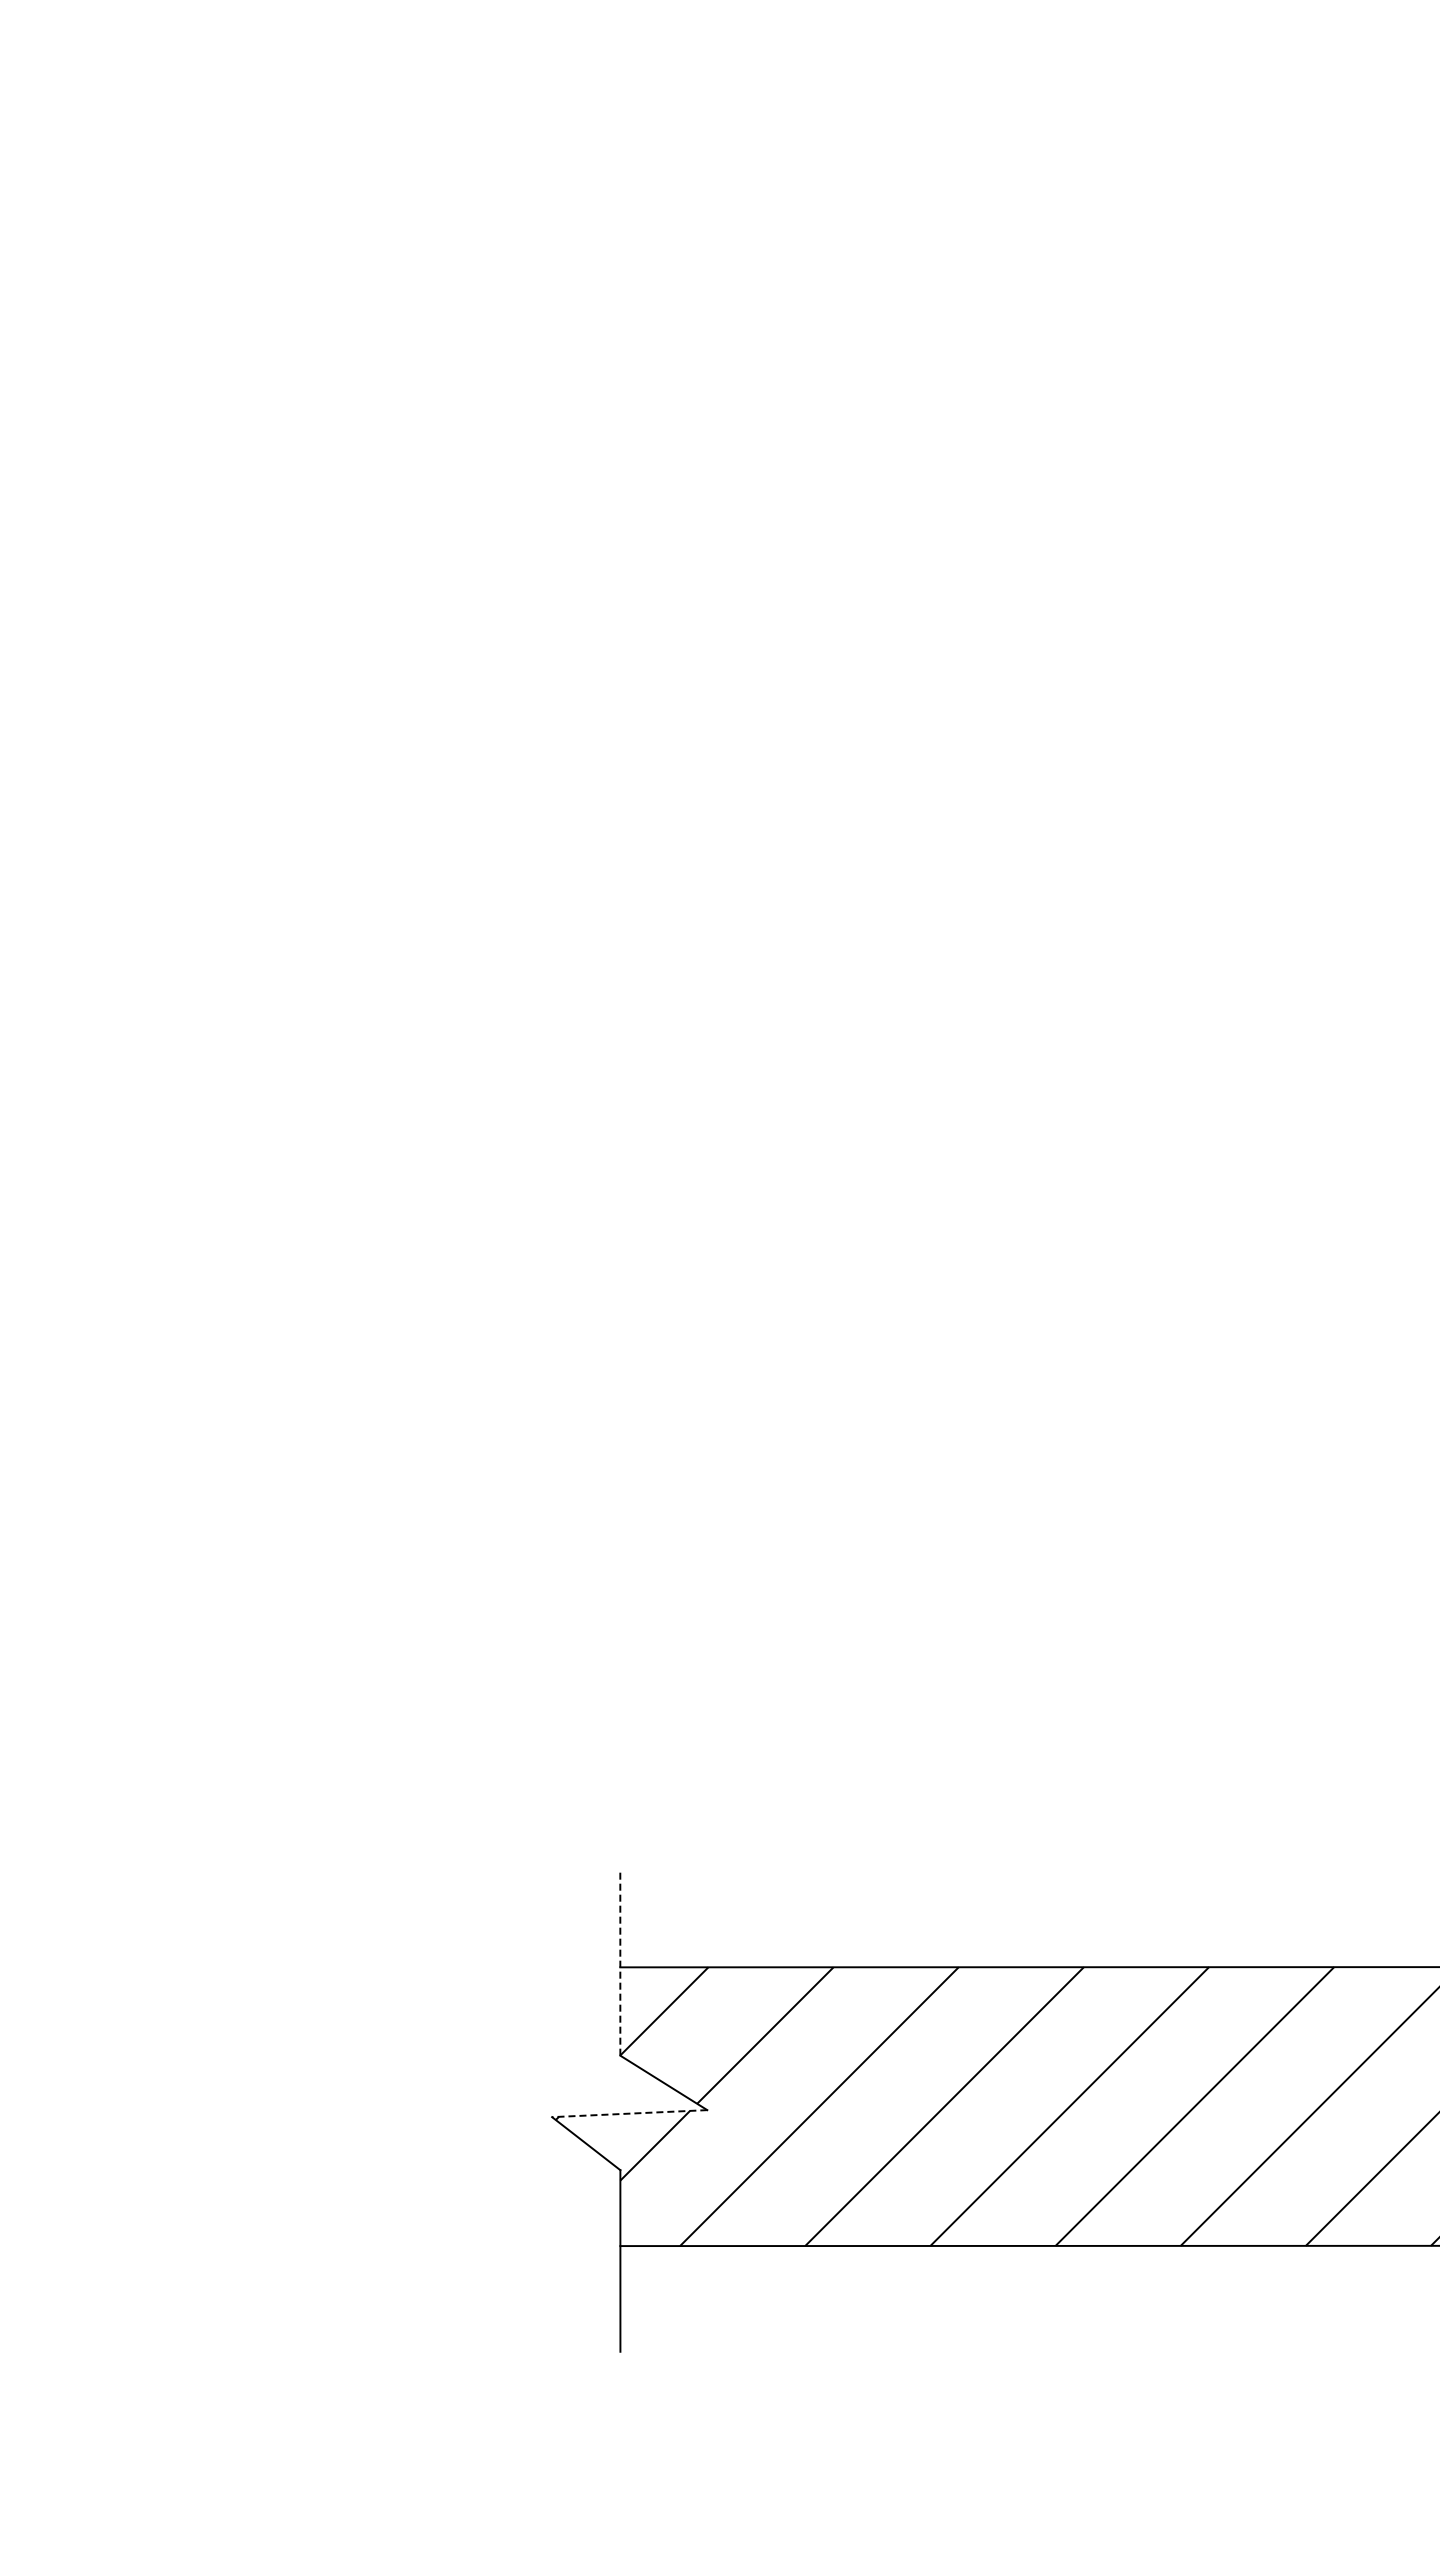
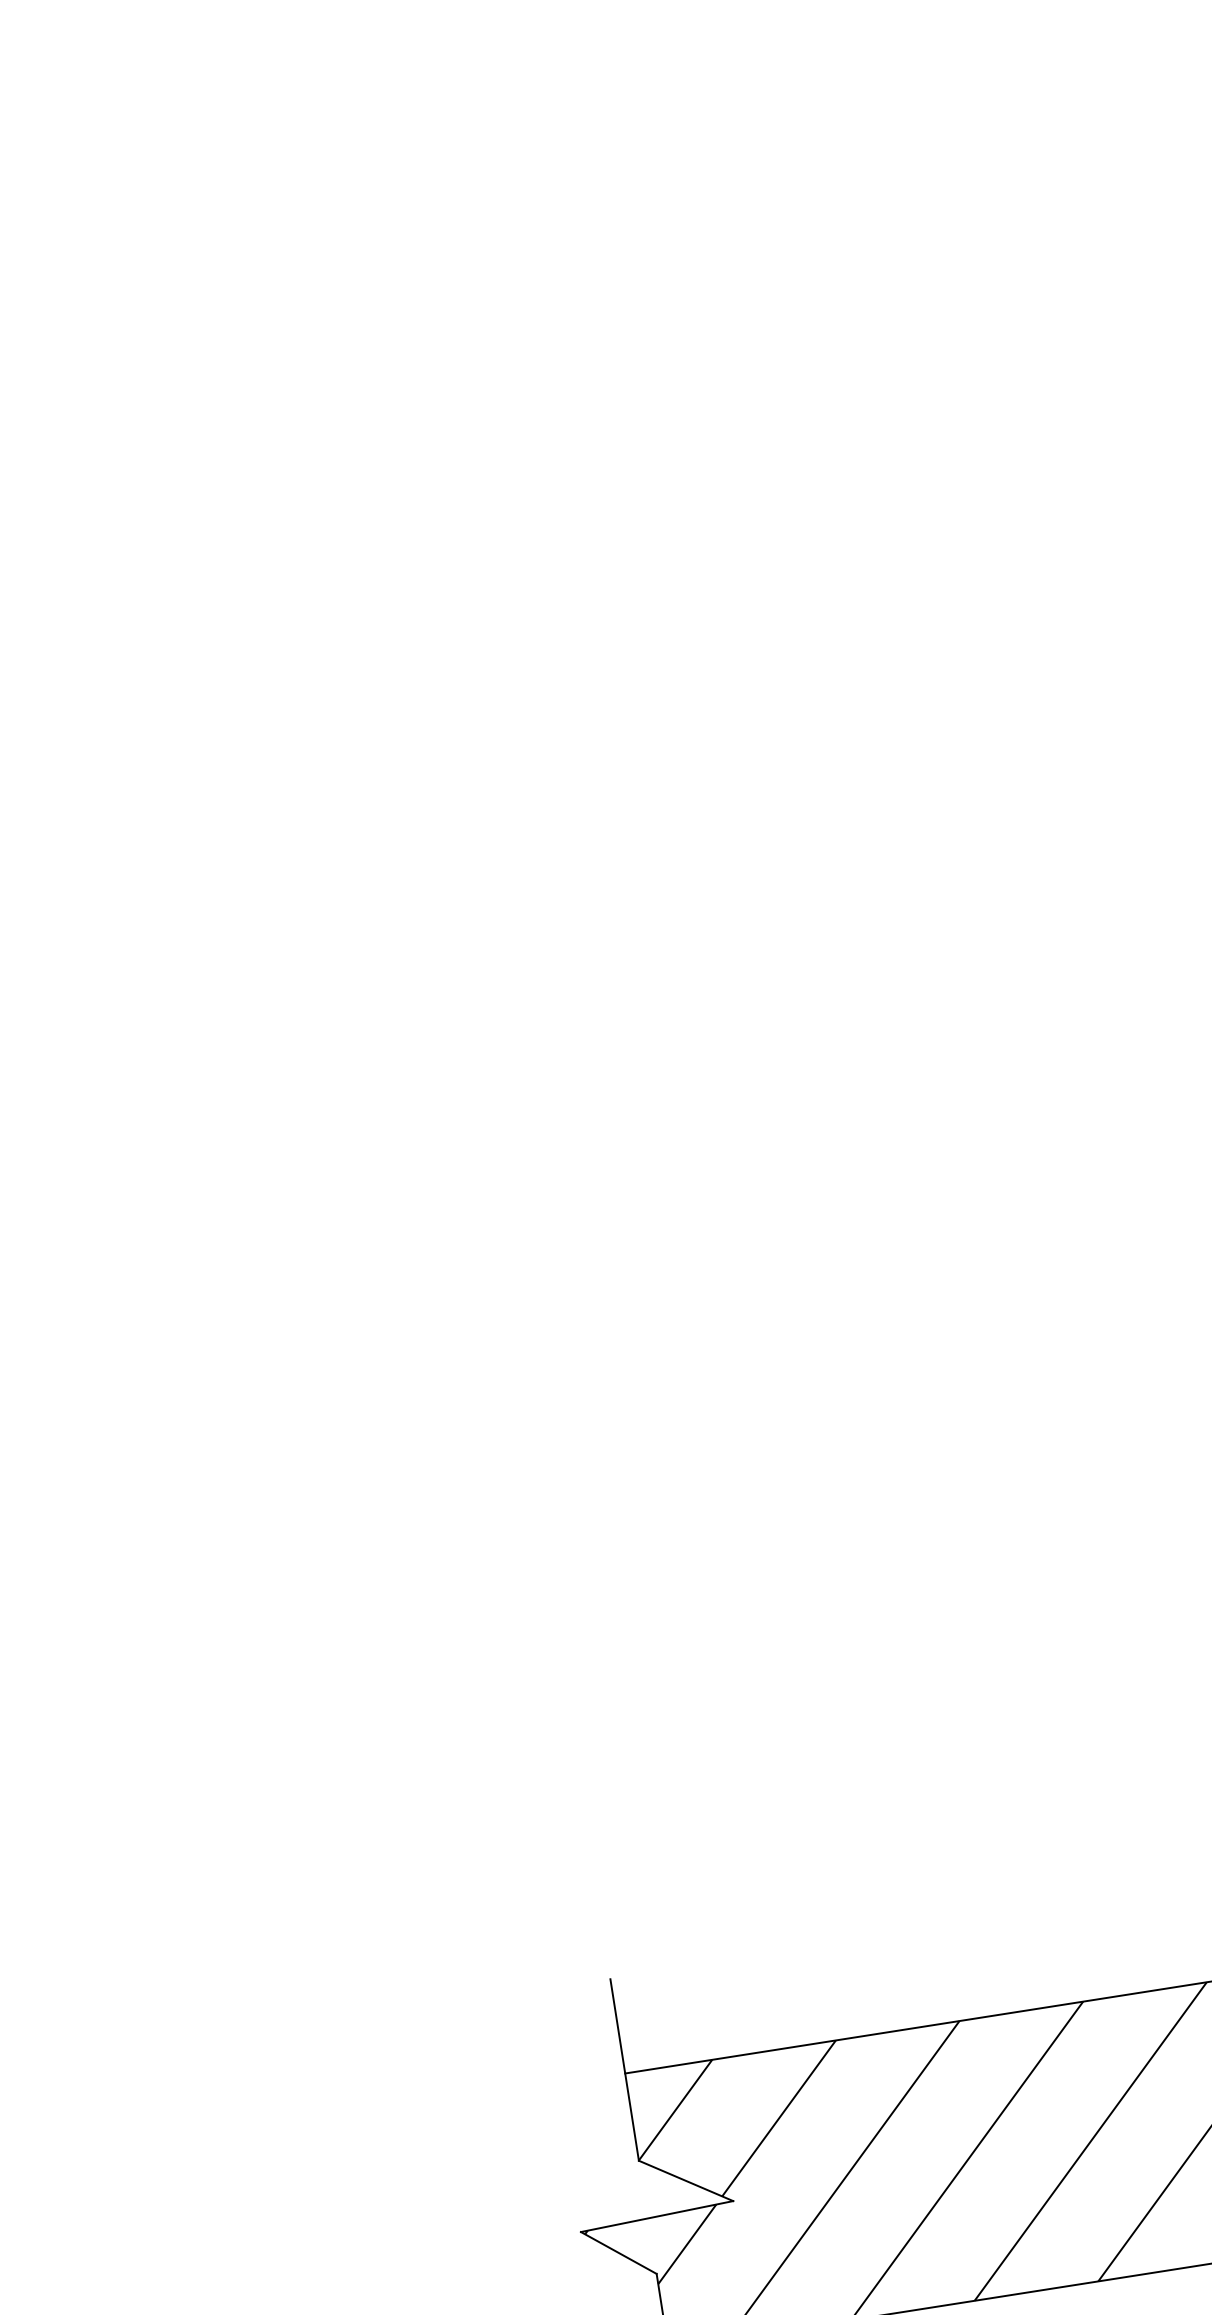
line: (620, 1963) -> (624, 2069), dashed -> solid
line: (629, 2113) -> (656, 2216), dashed -> solid

